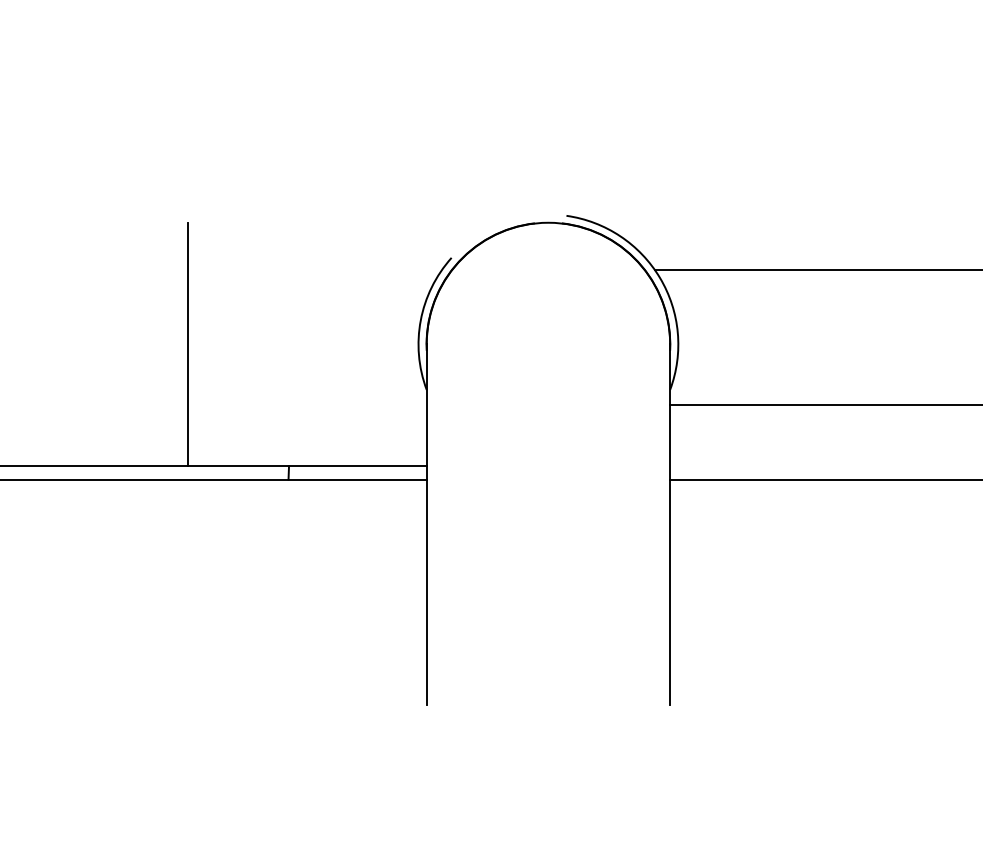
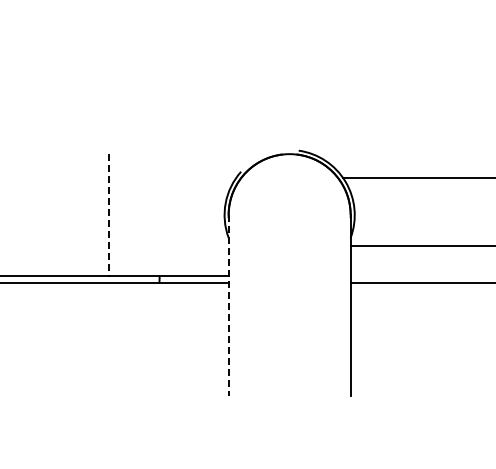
line: (186, 345) -> (108, 215), solid -> dashed
line: (426, 526) -> (228, 306), solid -> dashed

